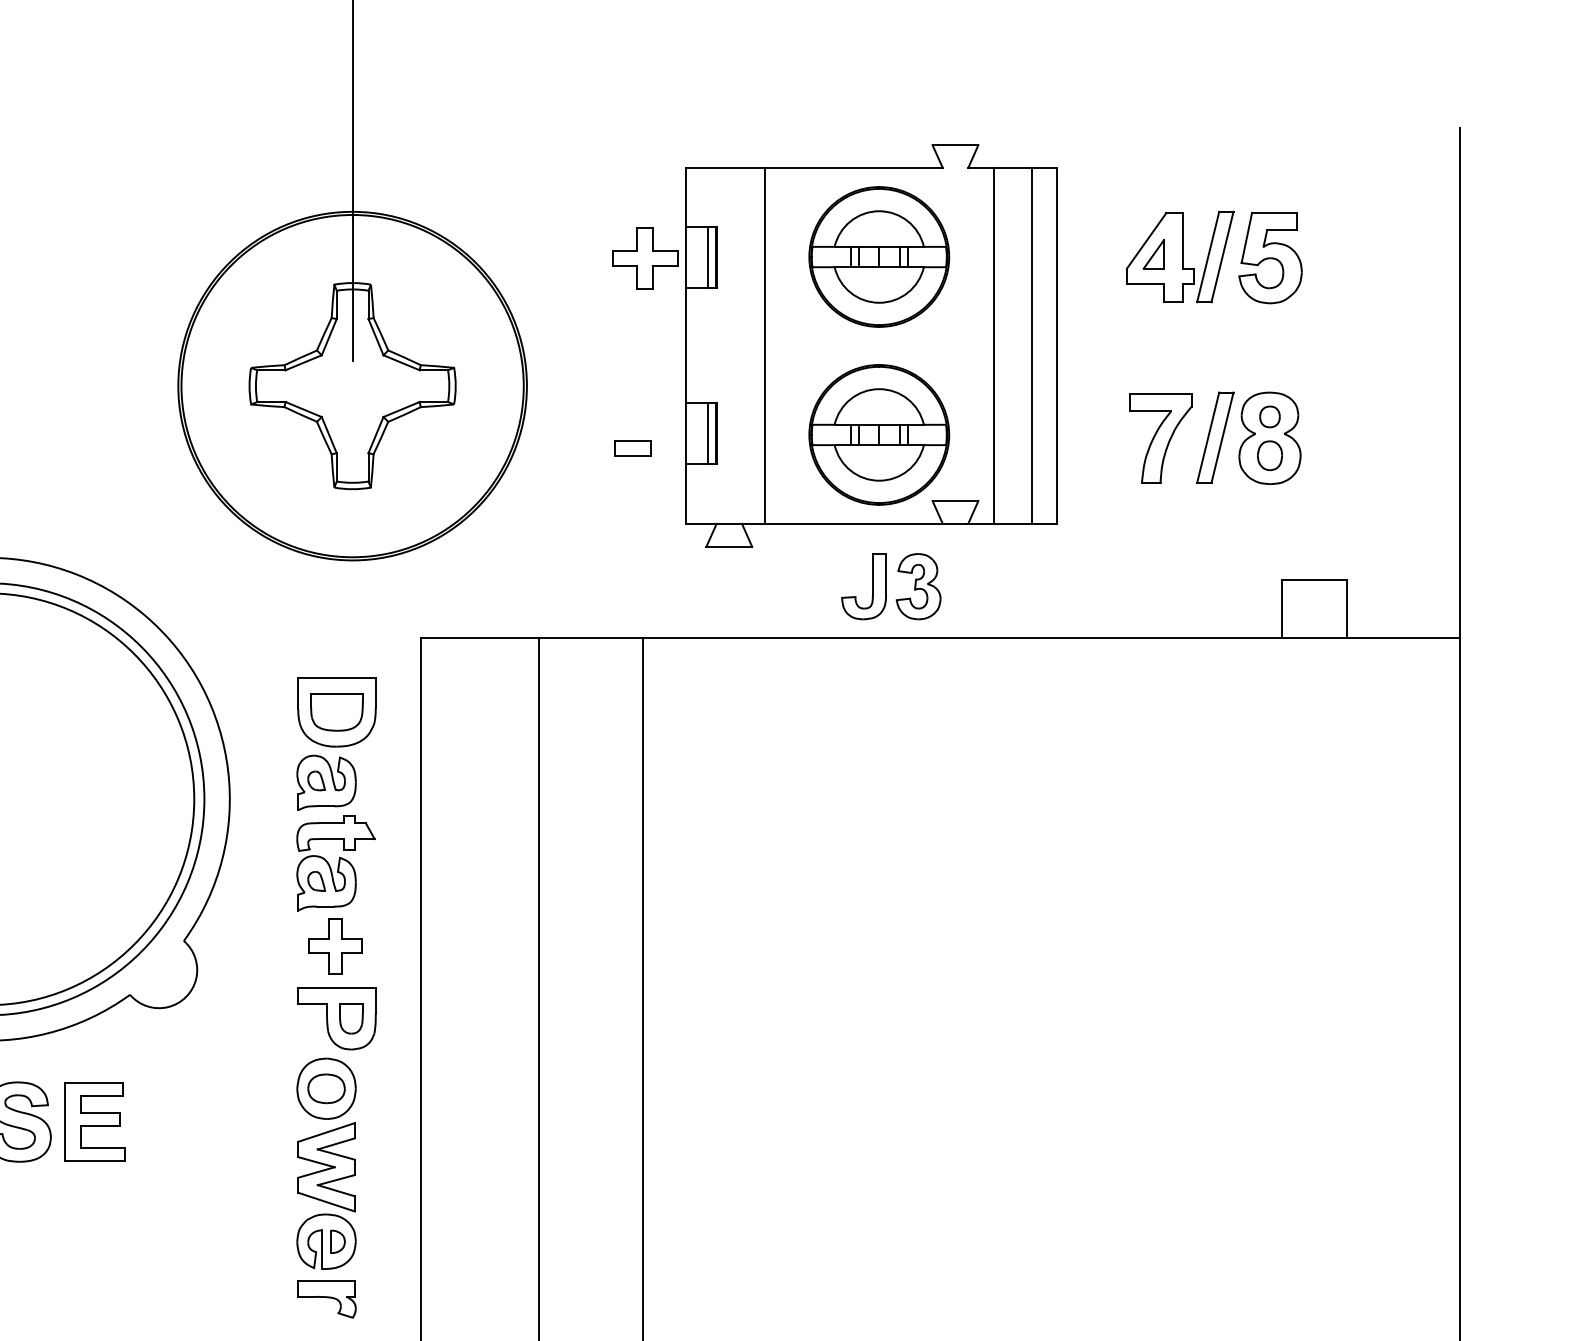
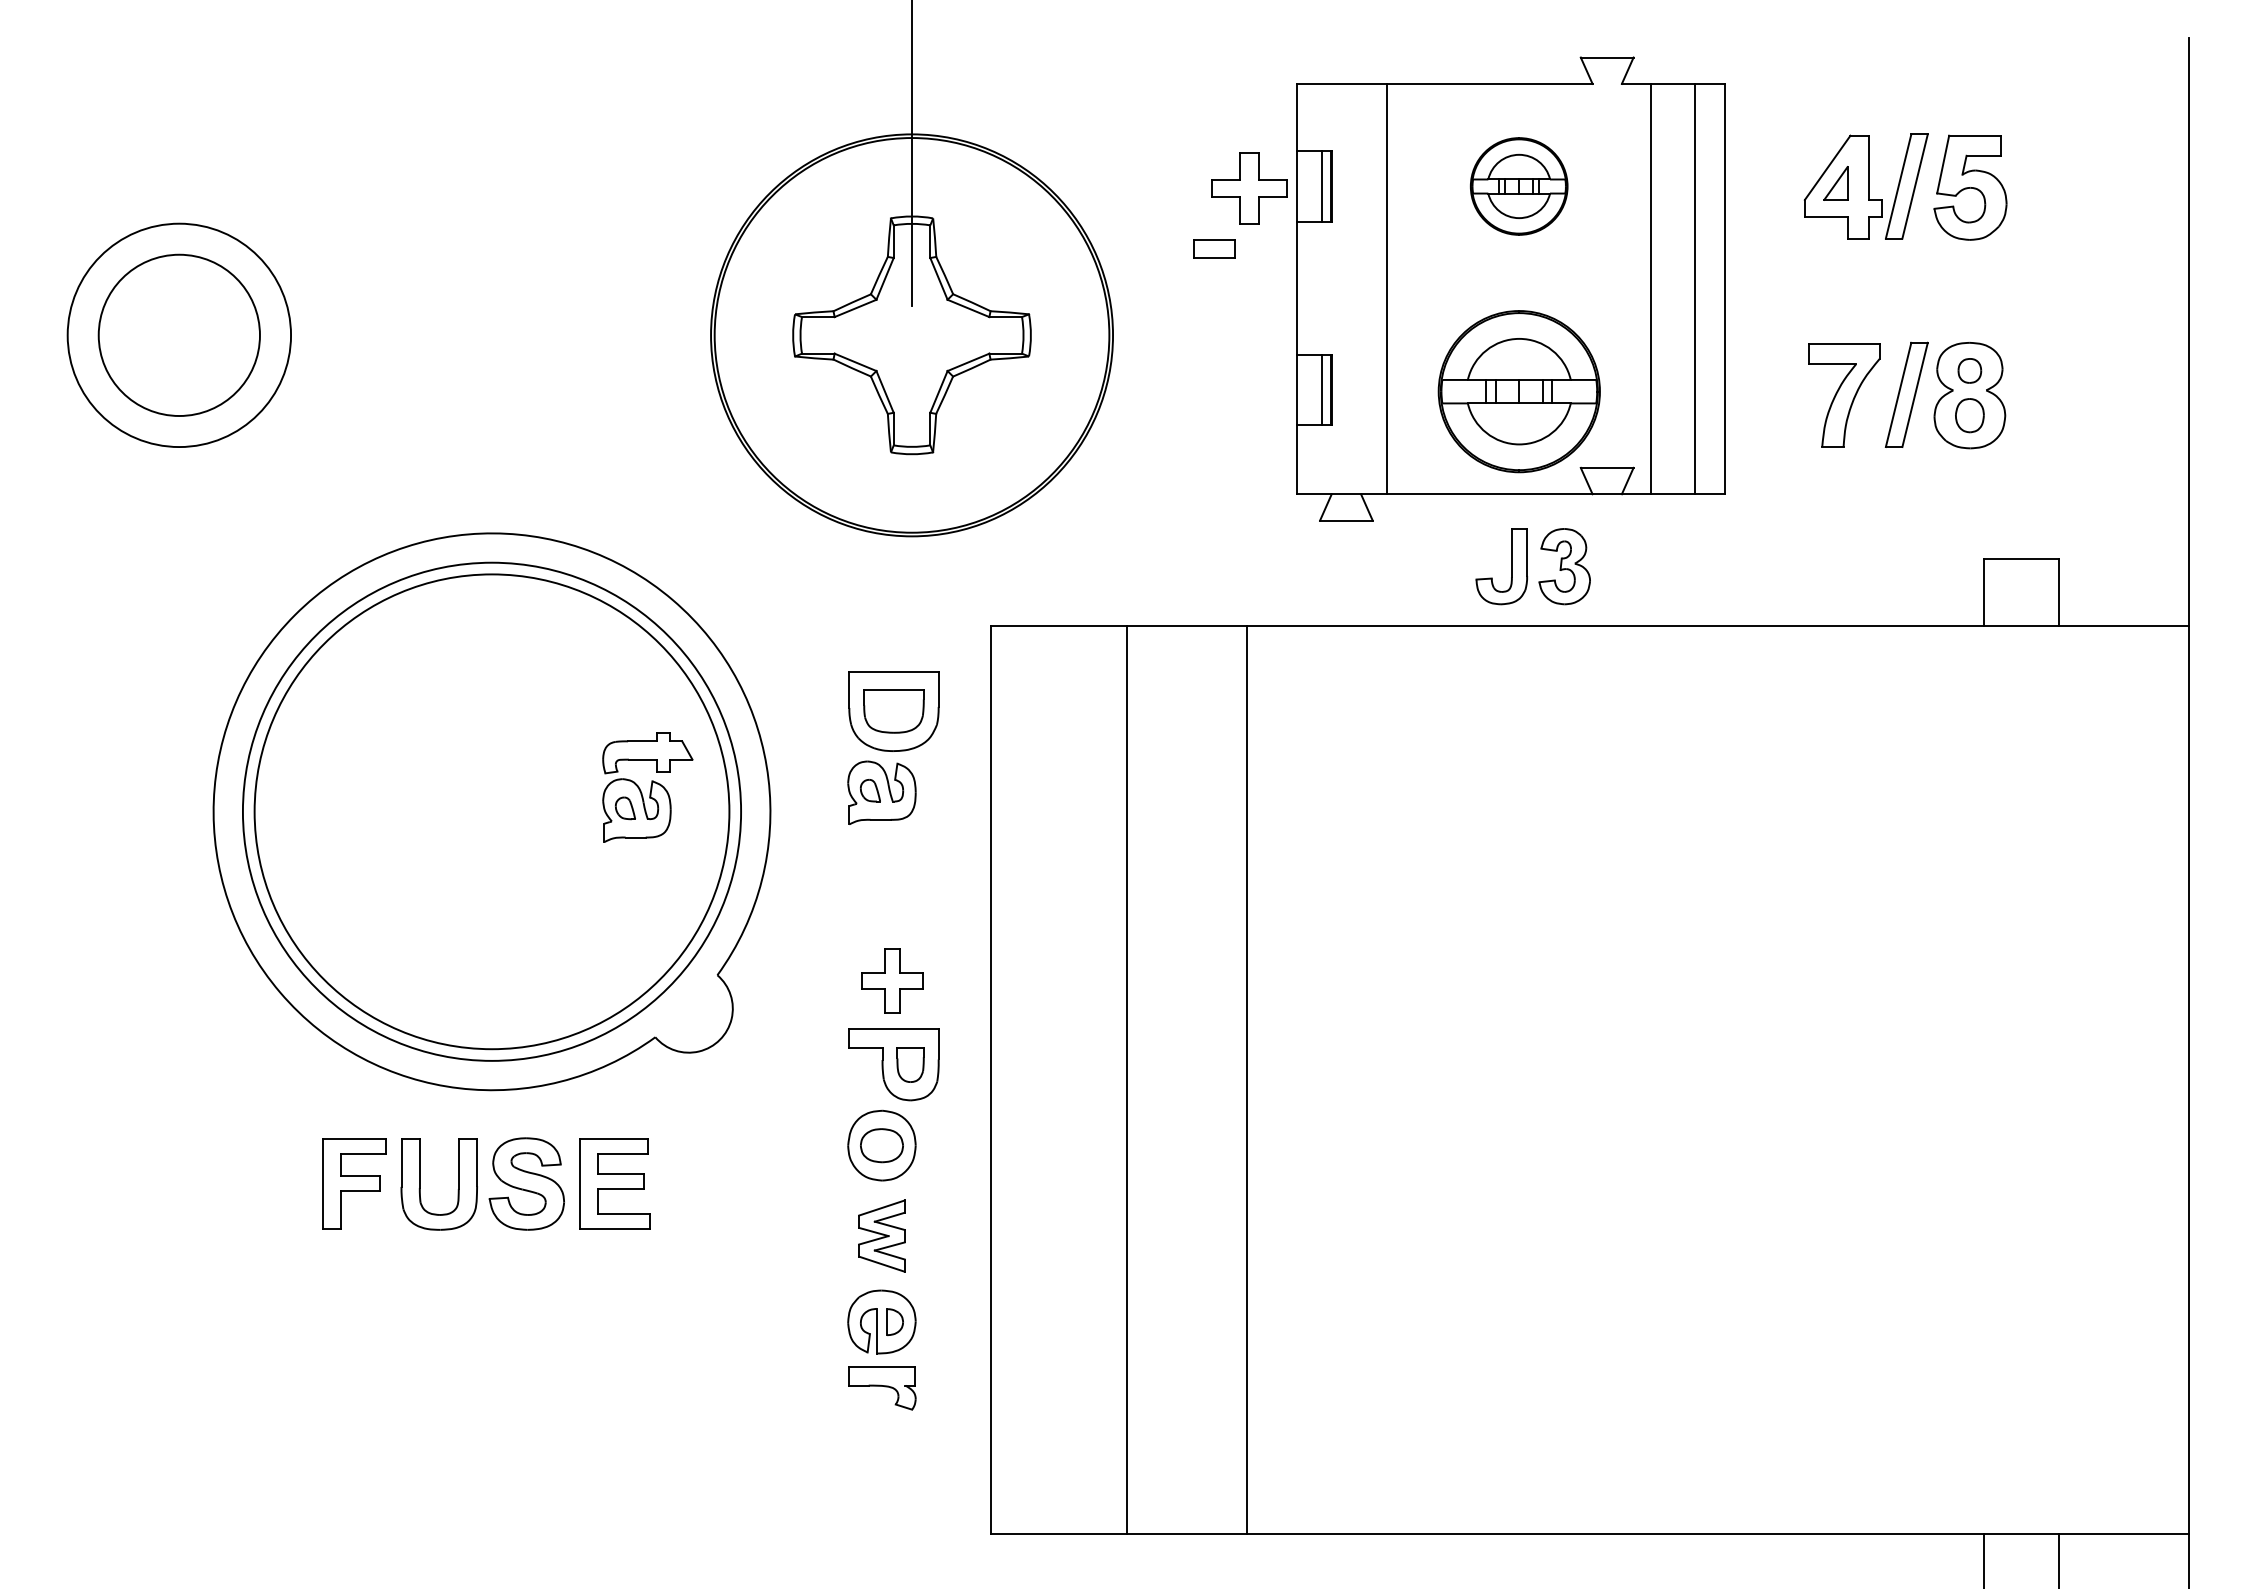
part: (878, 257) -> (1518, 186), size x0.6
part: (633, 447) -> (1214, 248), moved
part: (335, 863) -> (647, 787), moved
part: (326, 1166) -> (881, 1235), size x0.7

